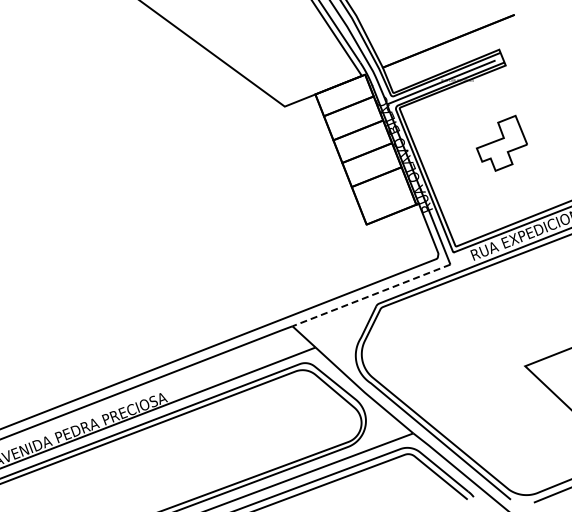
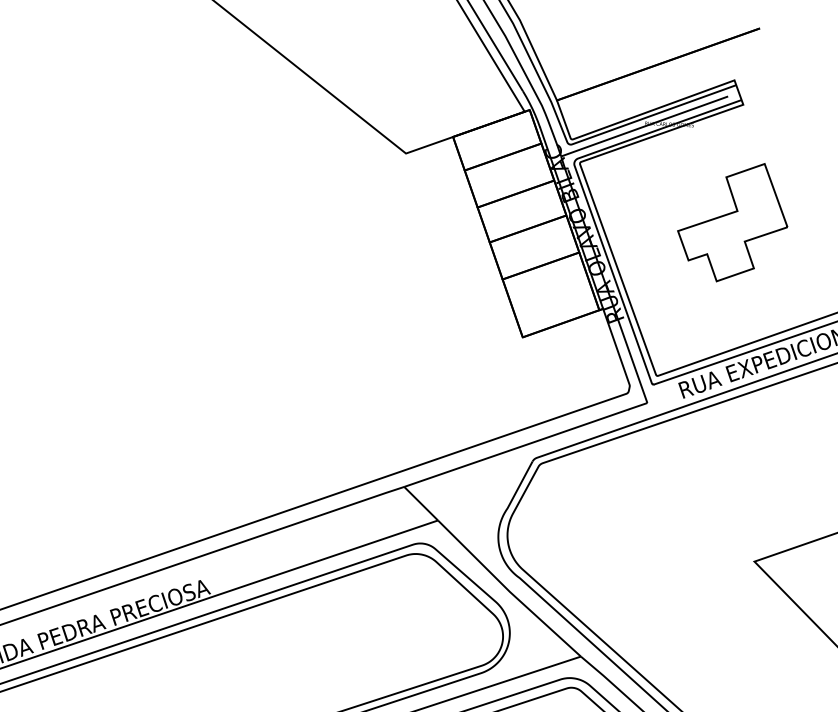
part: (501, 143) -> (732, 222), size x1.43
line: (372, 295) -> (527, 445), dashed -> solid

